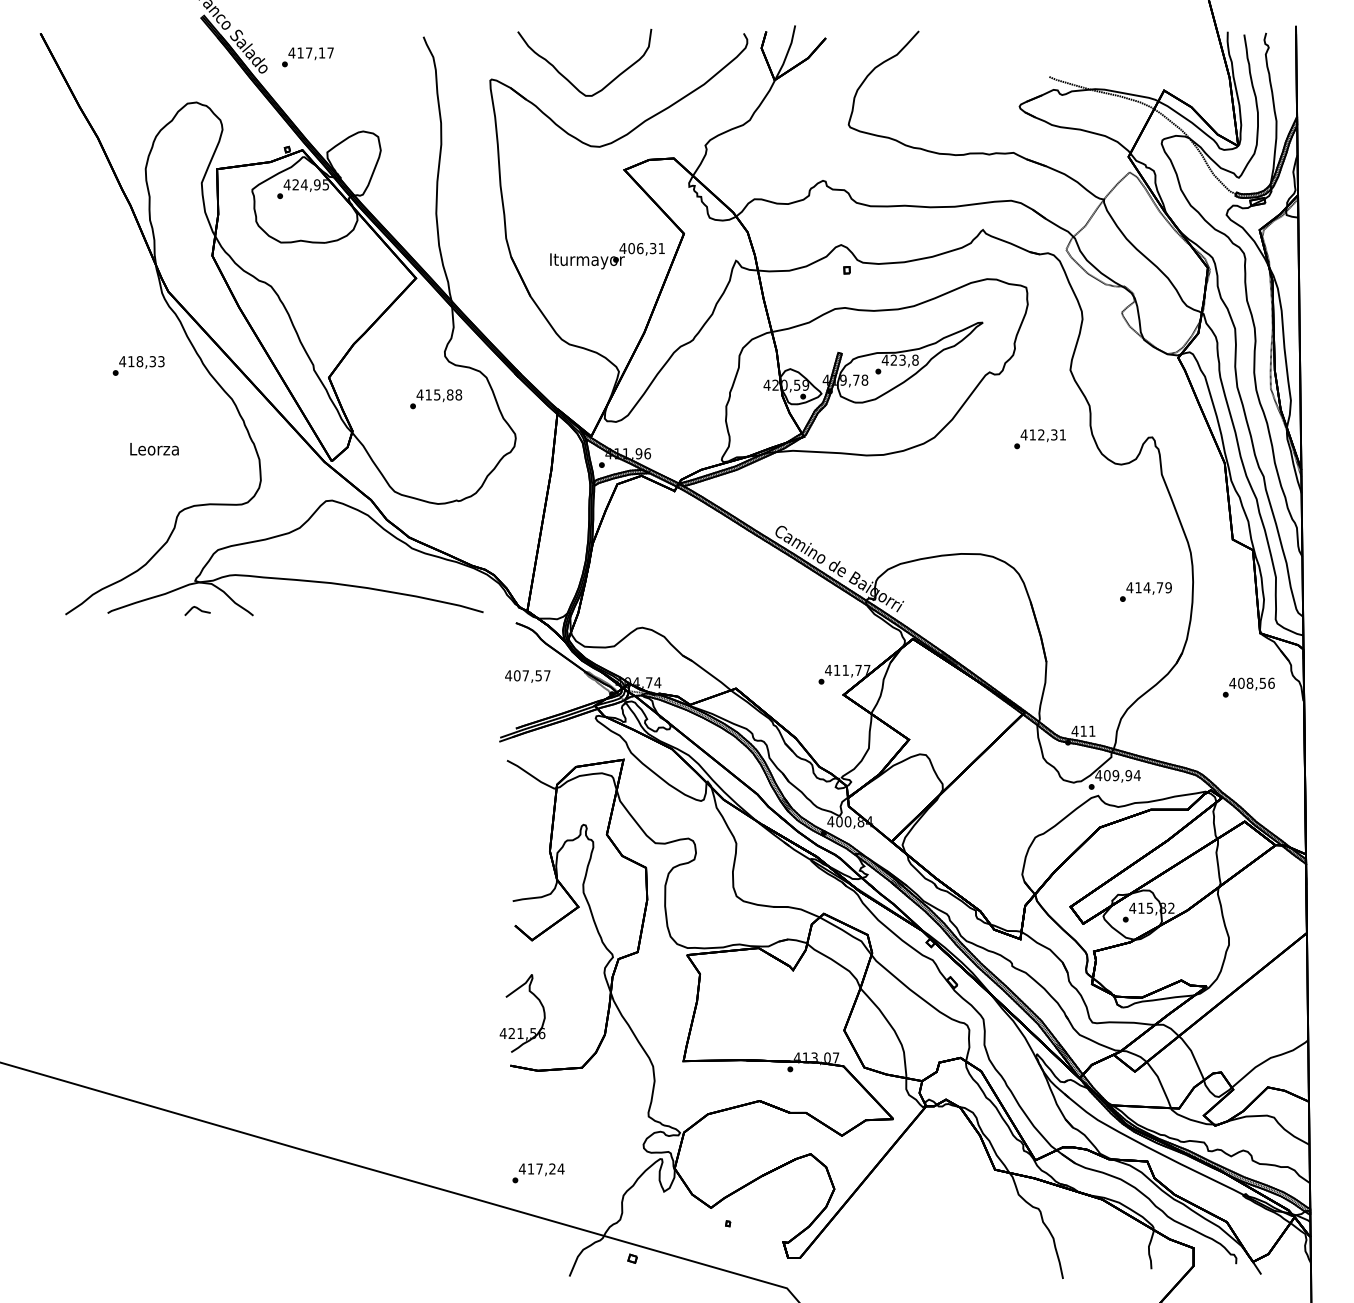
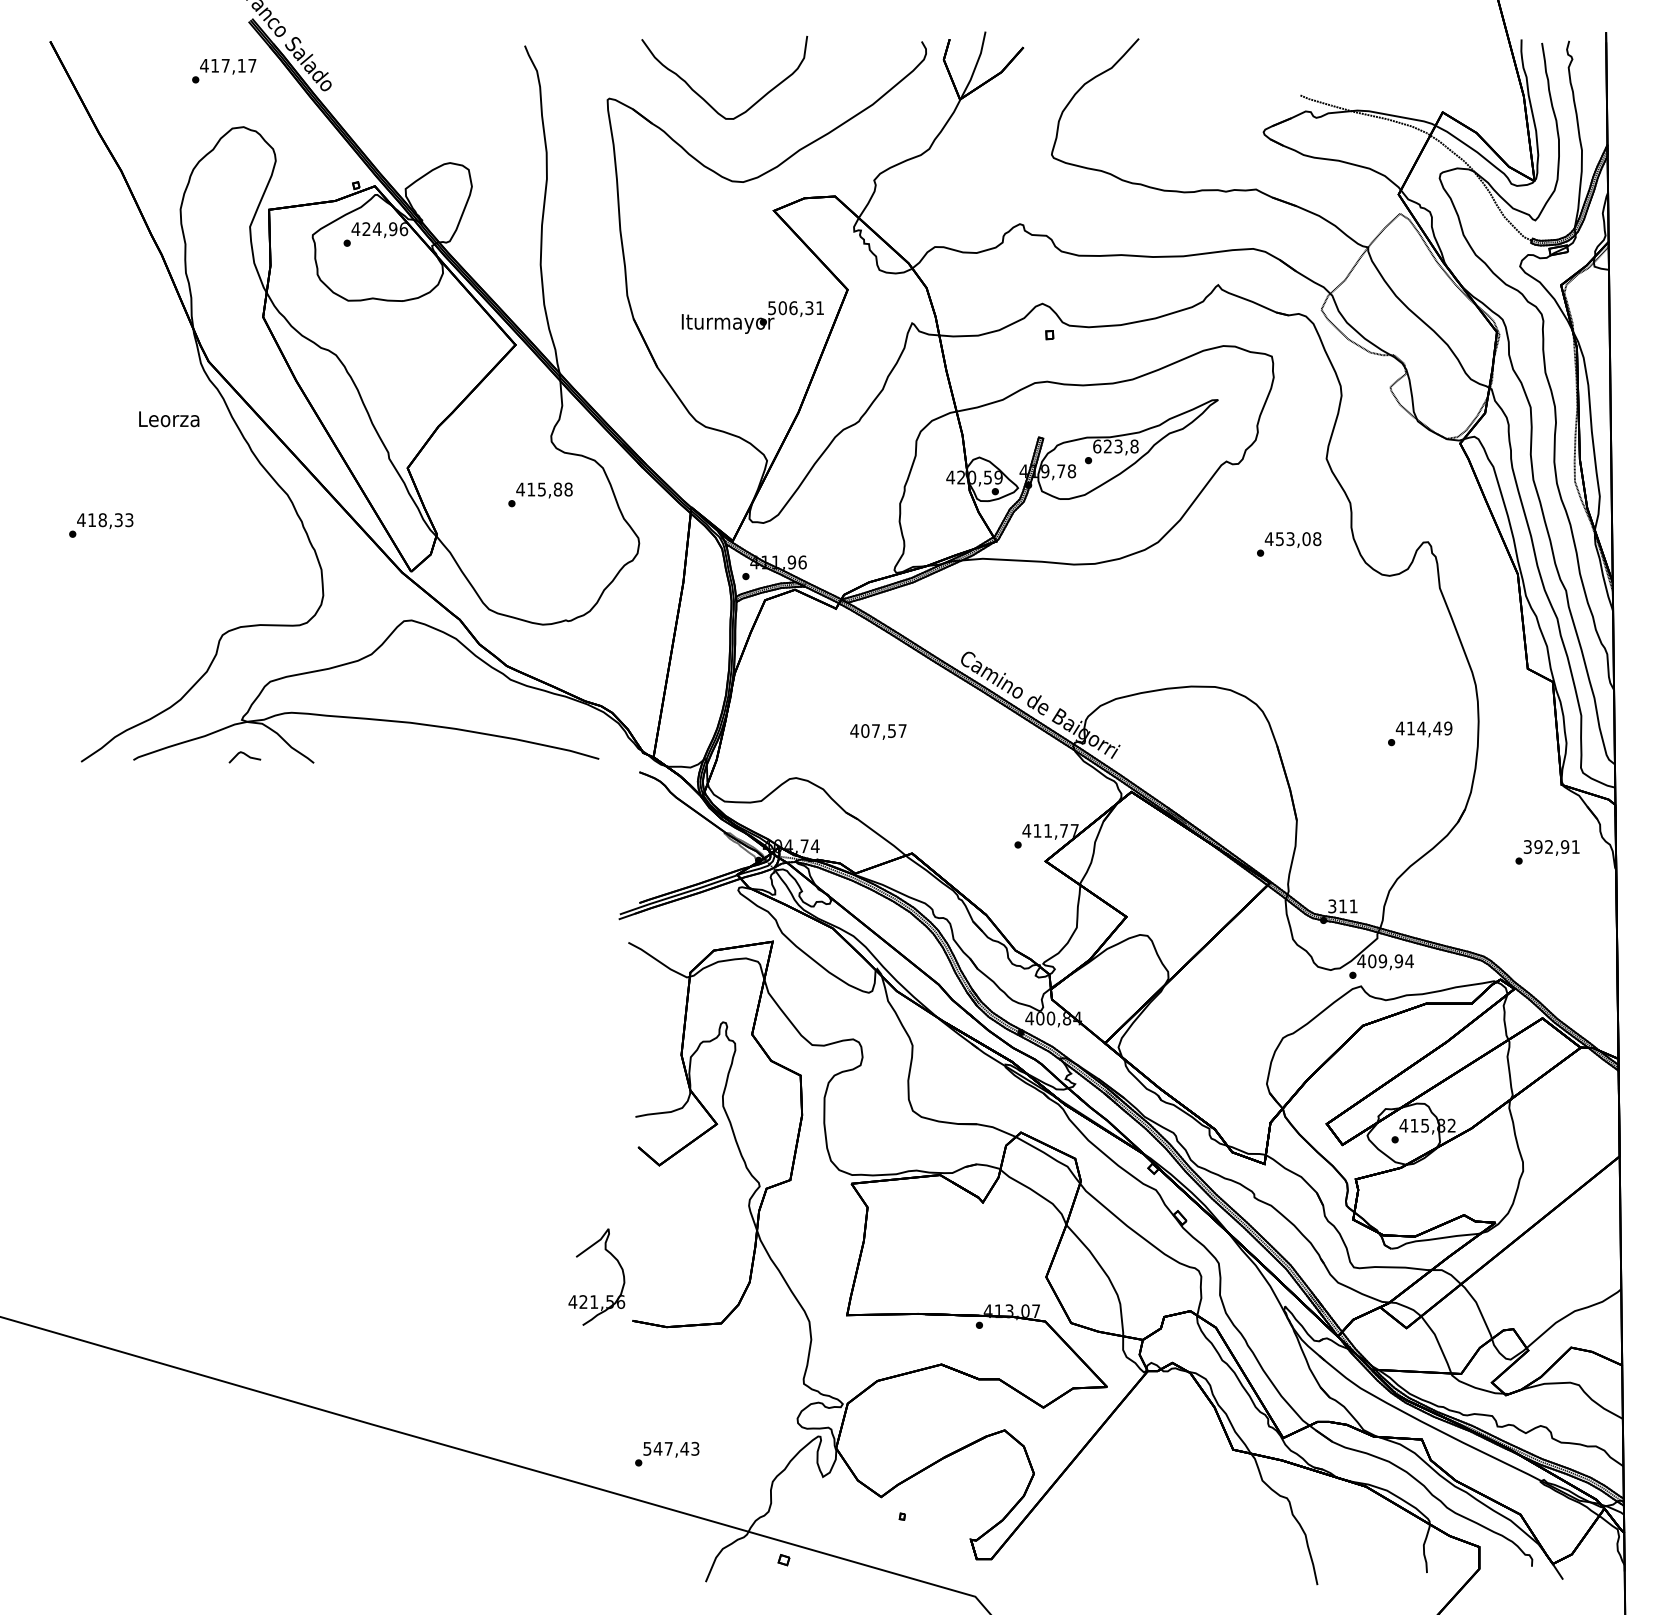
text: (307, 57) -> (223, 71), moved
text: (325, 184) -> (403, 228), 424,95 -> 424,96
text: (622, 248) -> (771, 308), 406,31 -> 506,31
text: (884, 359) -> (1096, 445), 423,8 -> 623,8
text: (138, 365) -> (100, 524), moved
text: (1047, 434) -> (1298, 538), 412,31 -> 453,08
text: (154, 449) -> (169, 419), moved
text: (1159, 587) -> (1436, 728), 414,79 -> 414,49
text: (527, 676) -> (878, 731), moved
text: (1251, 682) -> (1550, 845), 408,56 -> 392,91
text: (1074, 730) -> (1331, 905), 411 -> 311
part: (521, 1028) -> (595, 1295), moved
text: (541, 1168) -> (671, 1448), 417,24 -> 547,43

